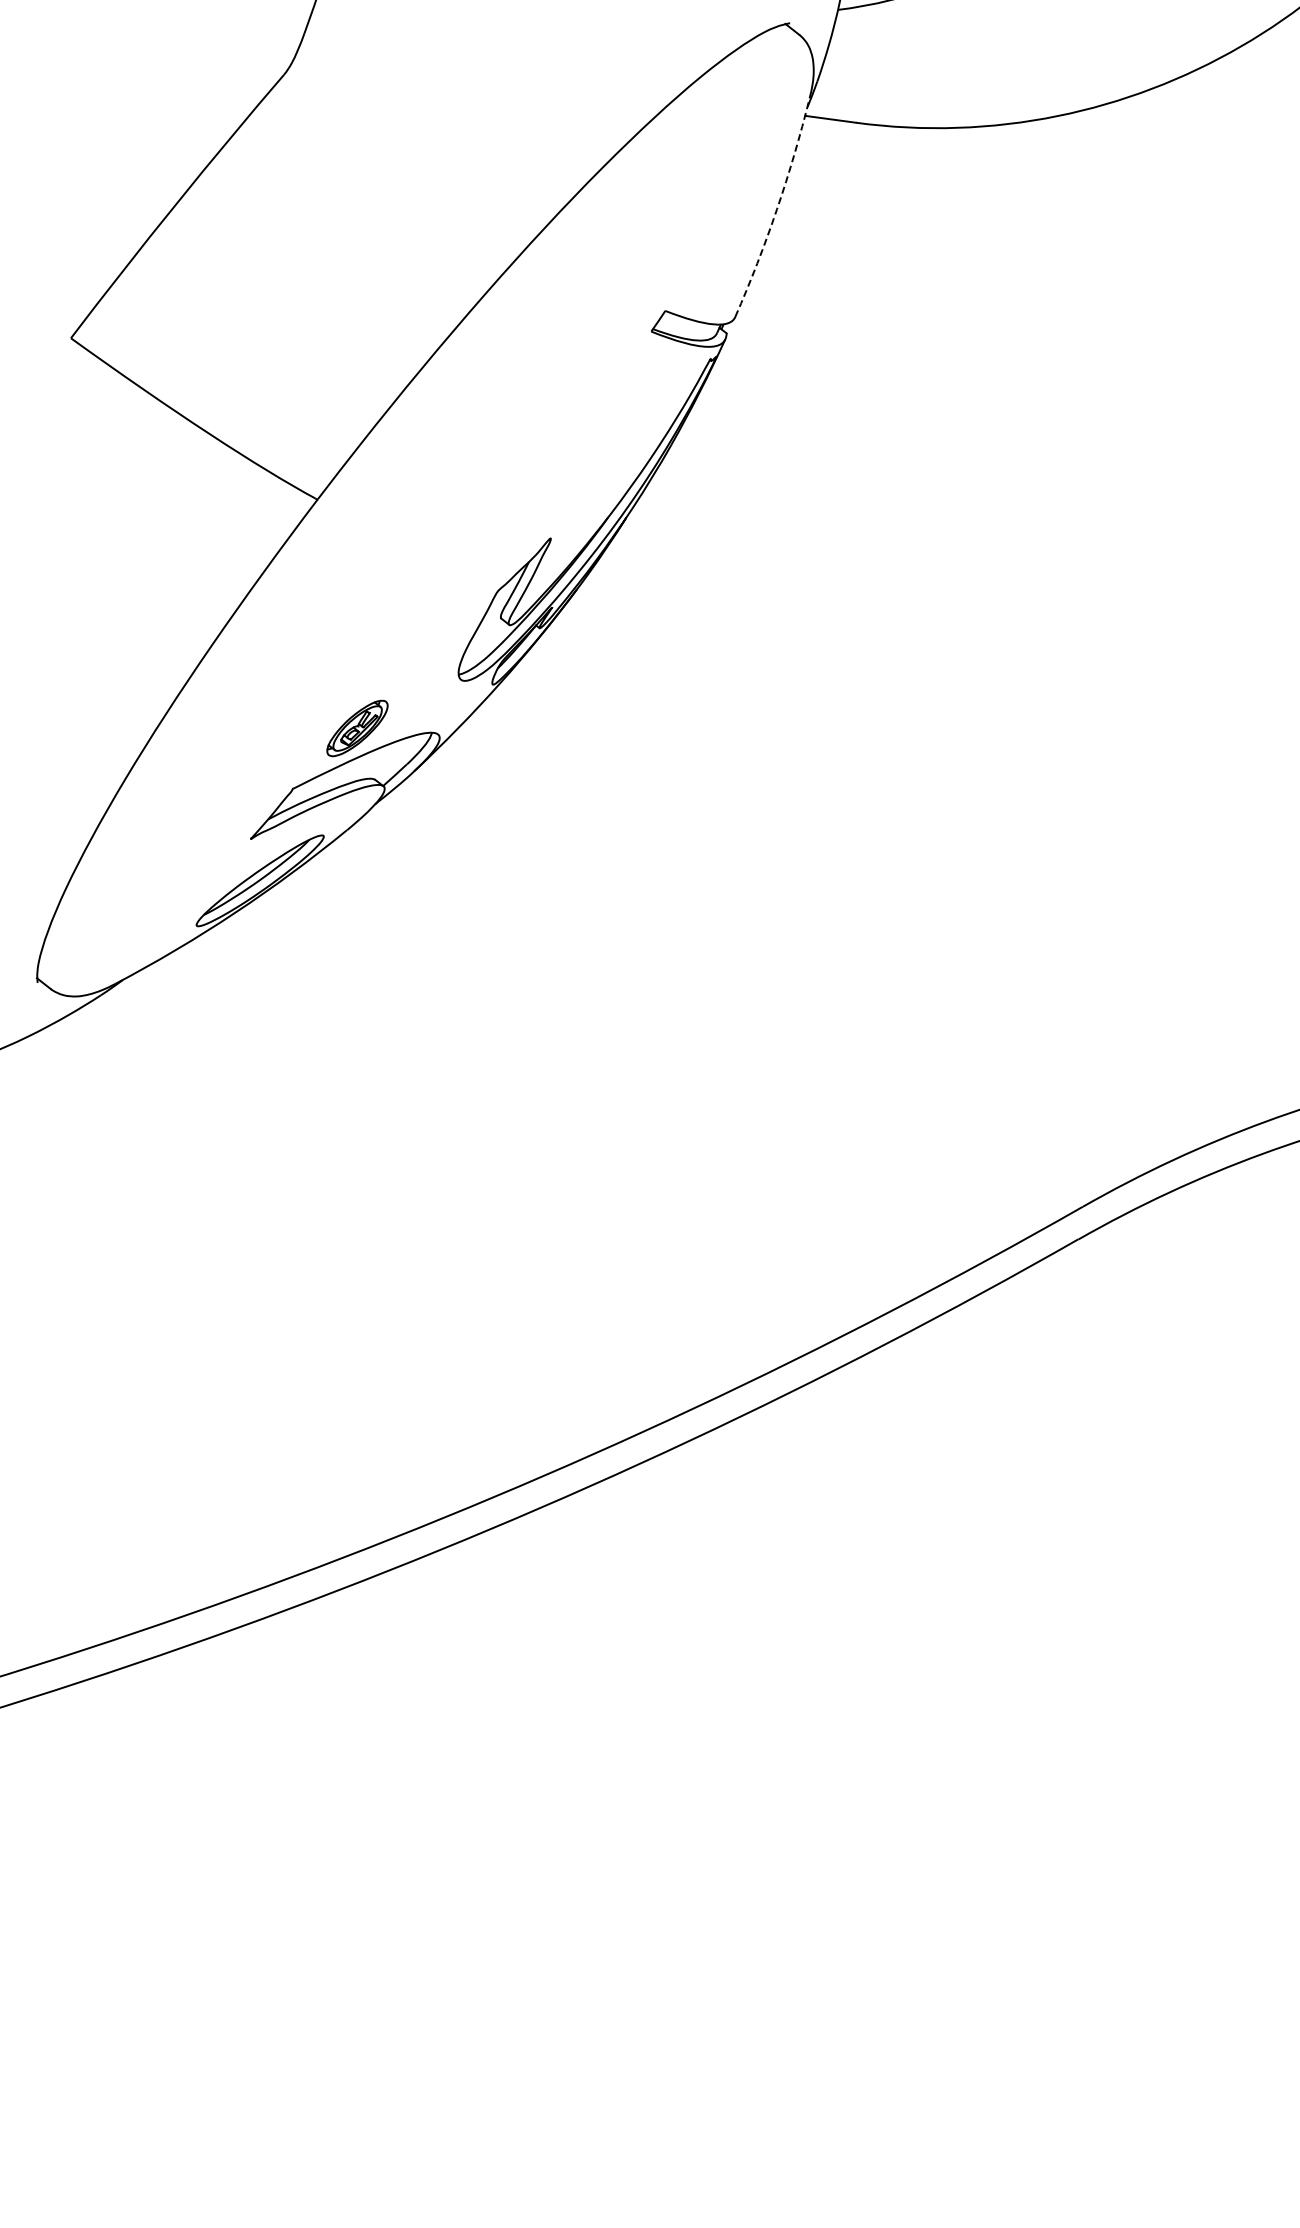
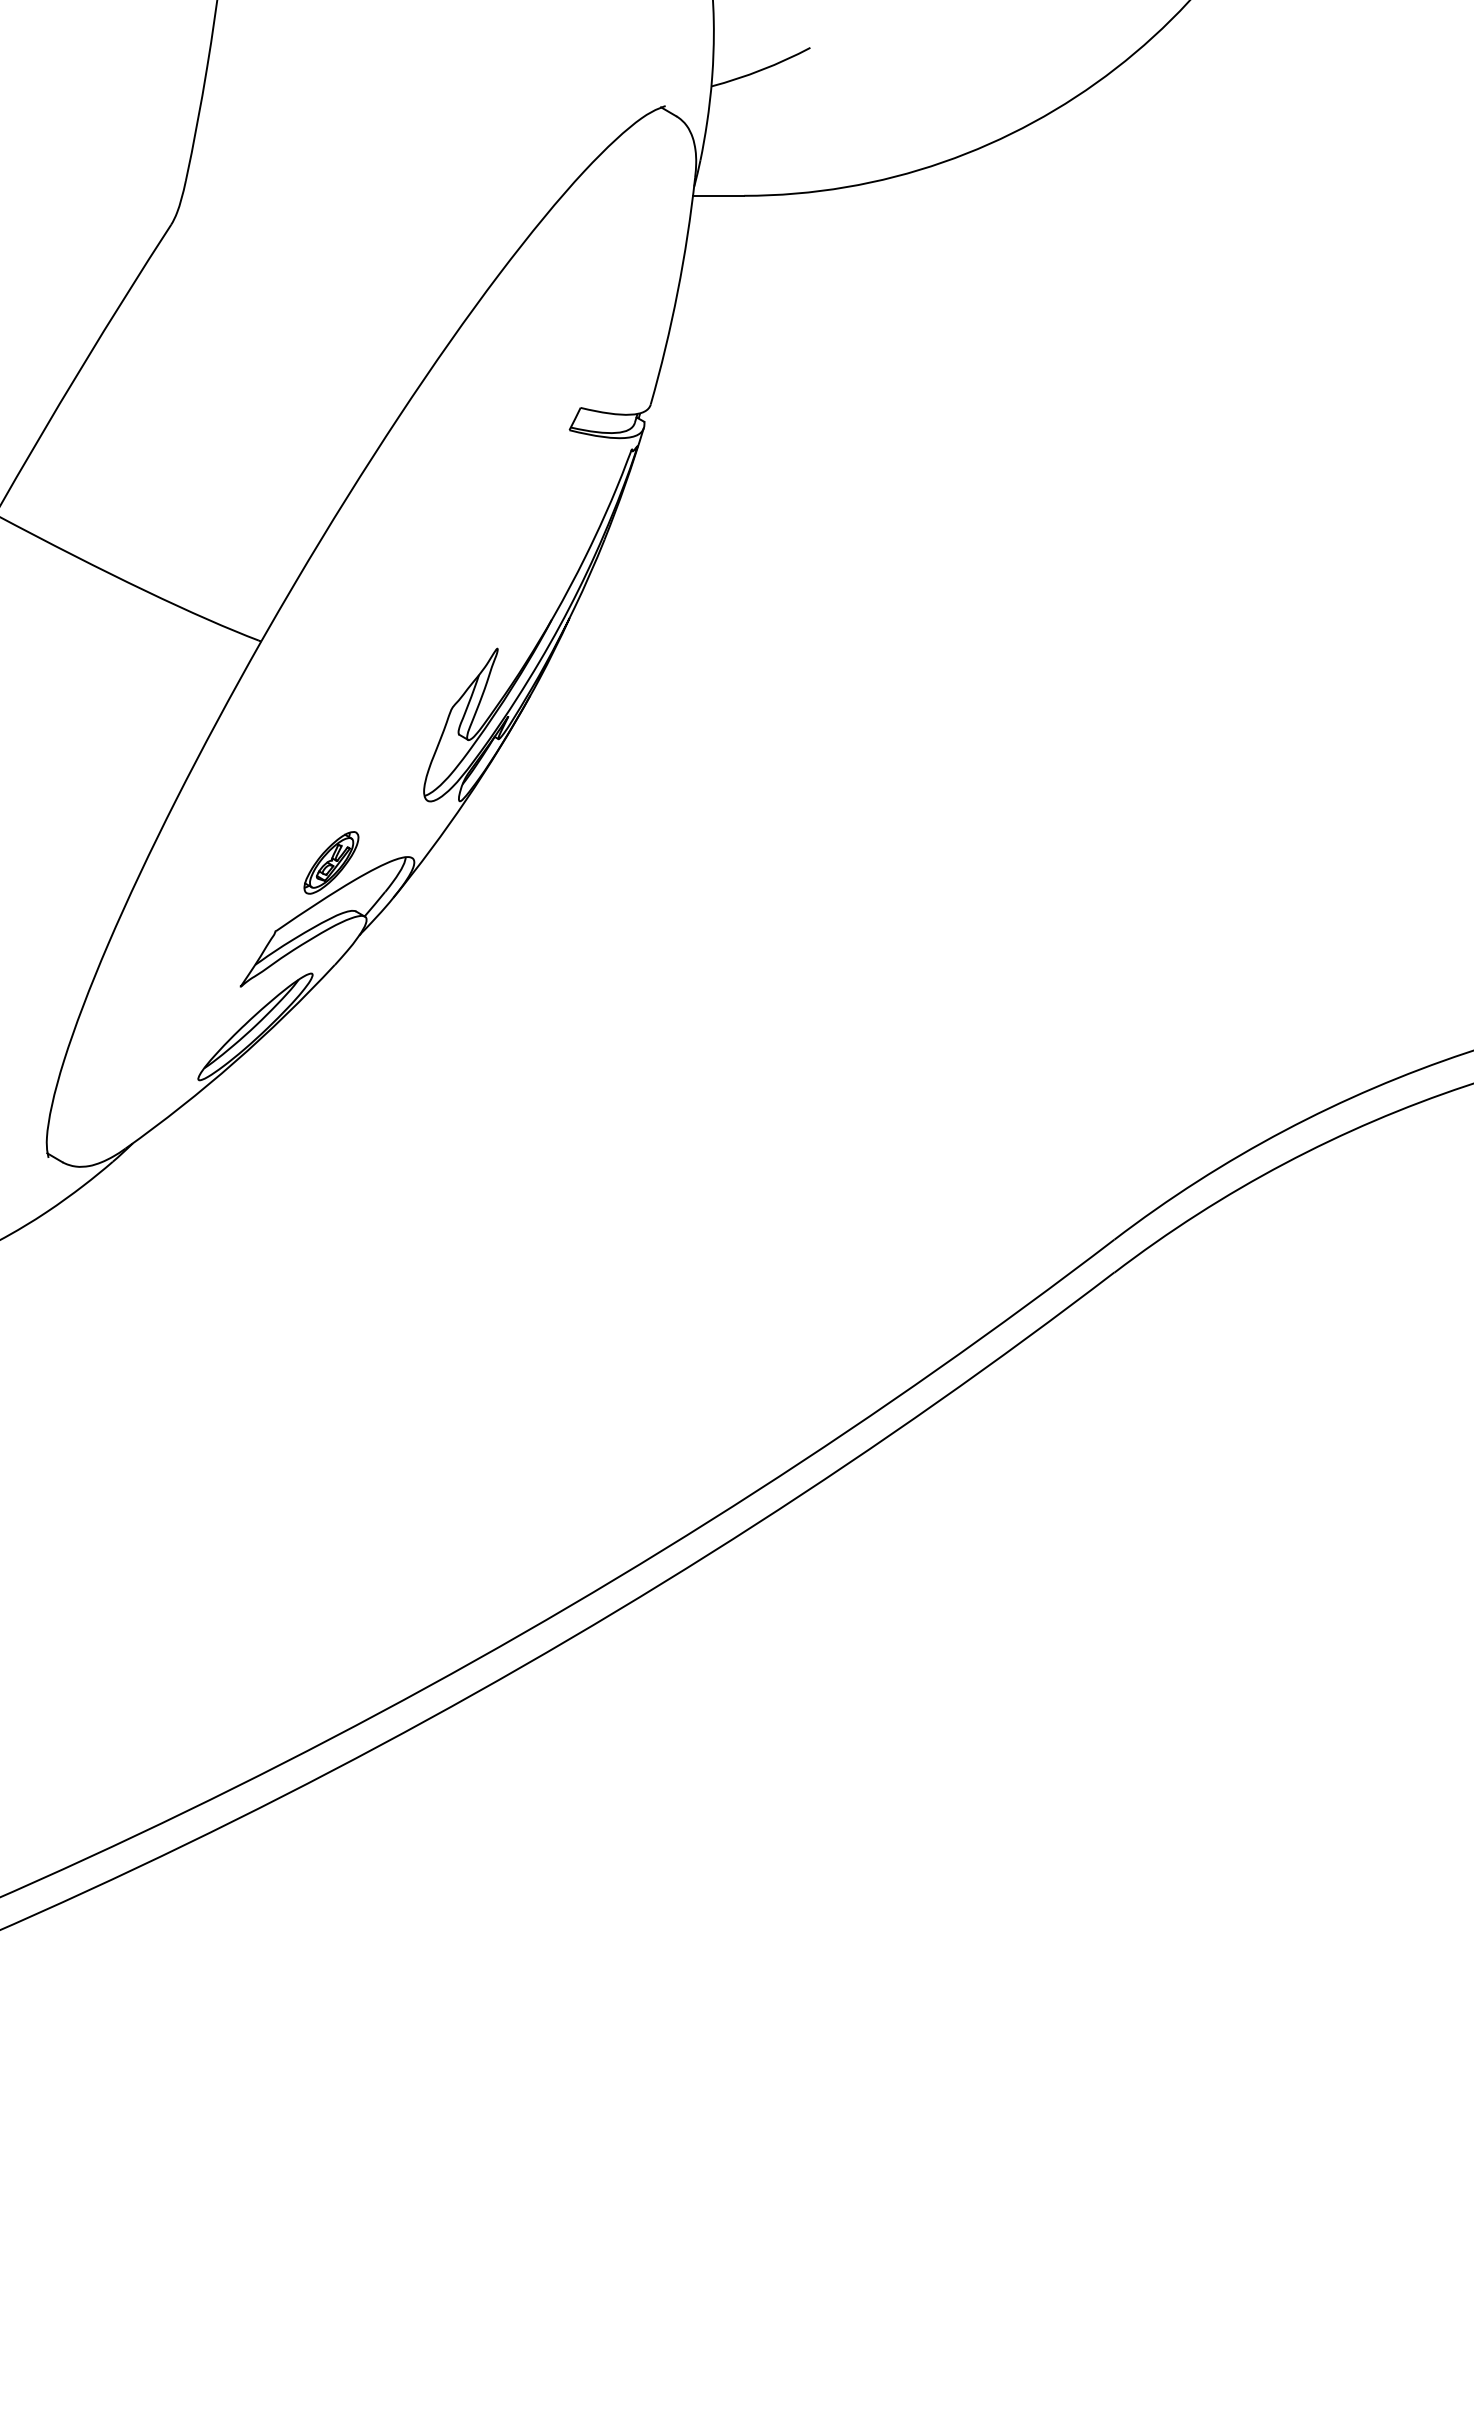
arc: (776, 209) -> (677, 292), dashed -> solid

